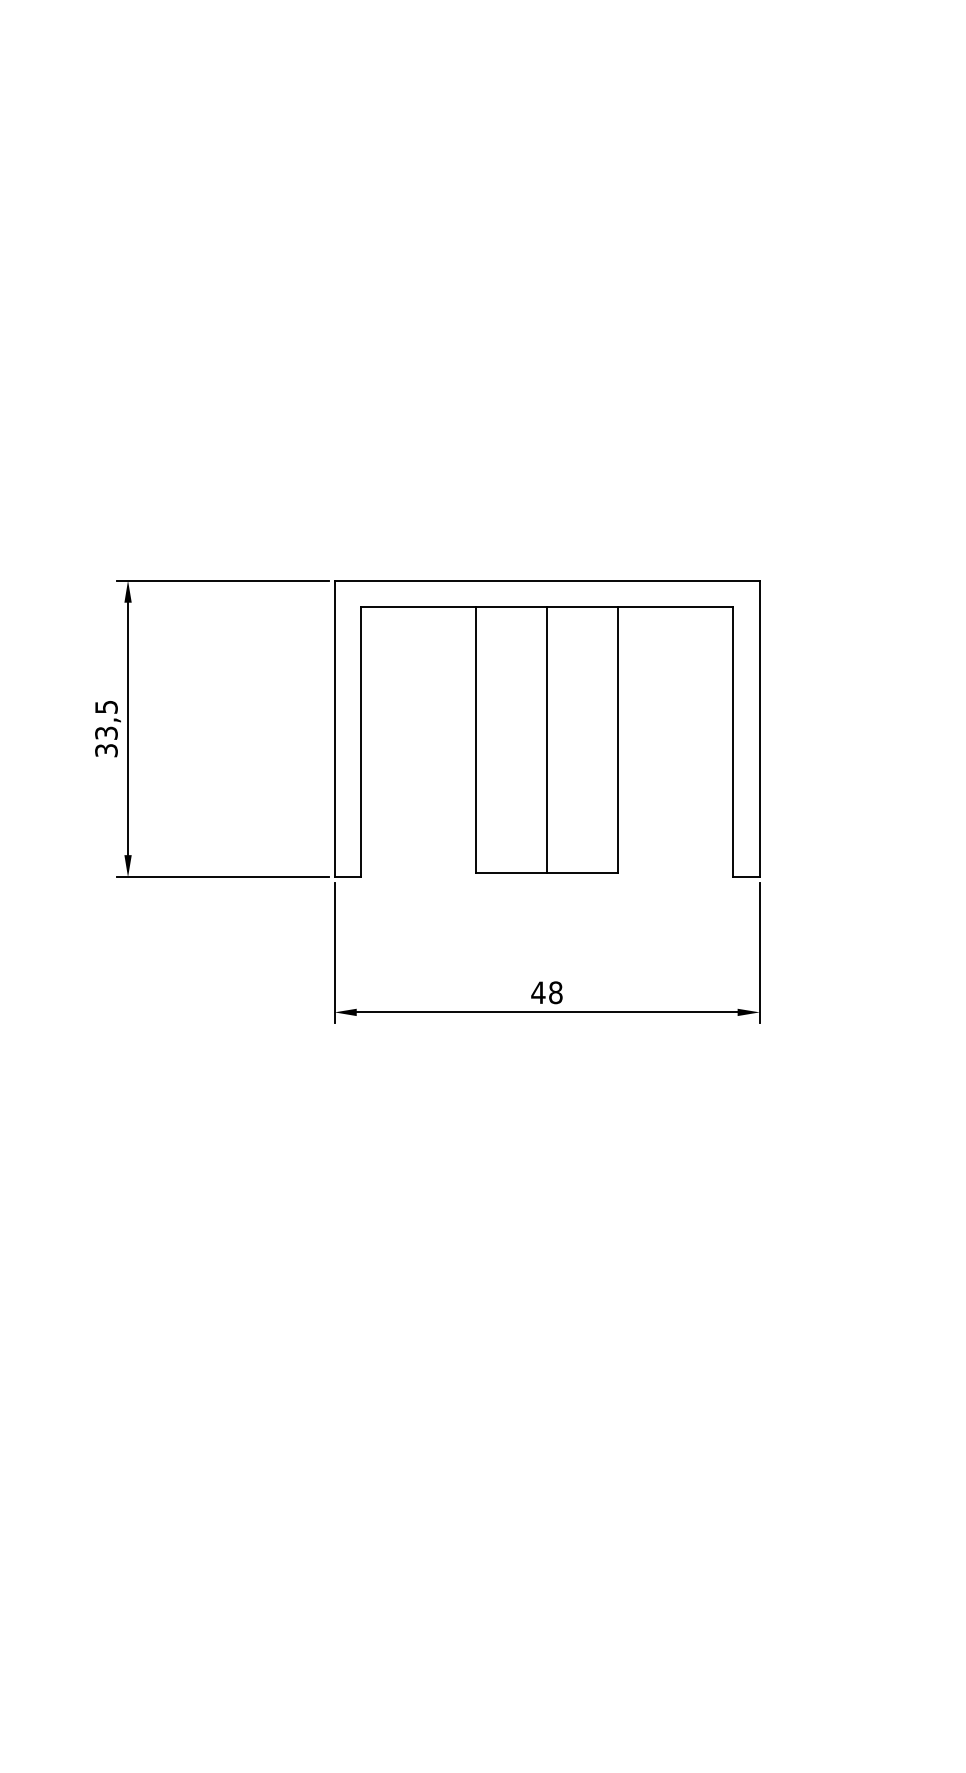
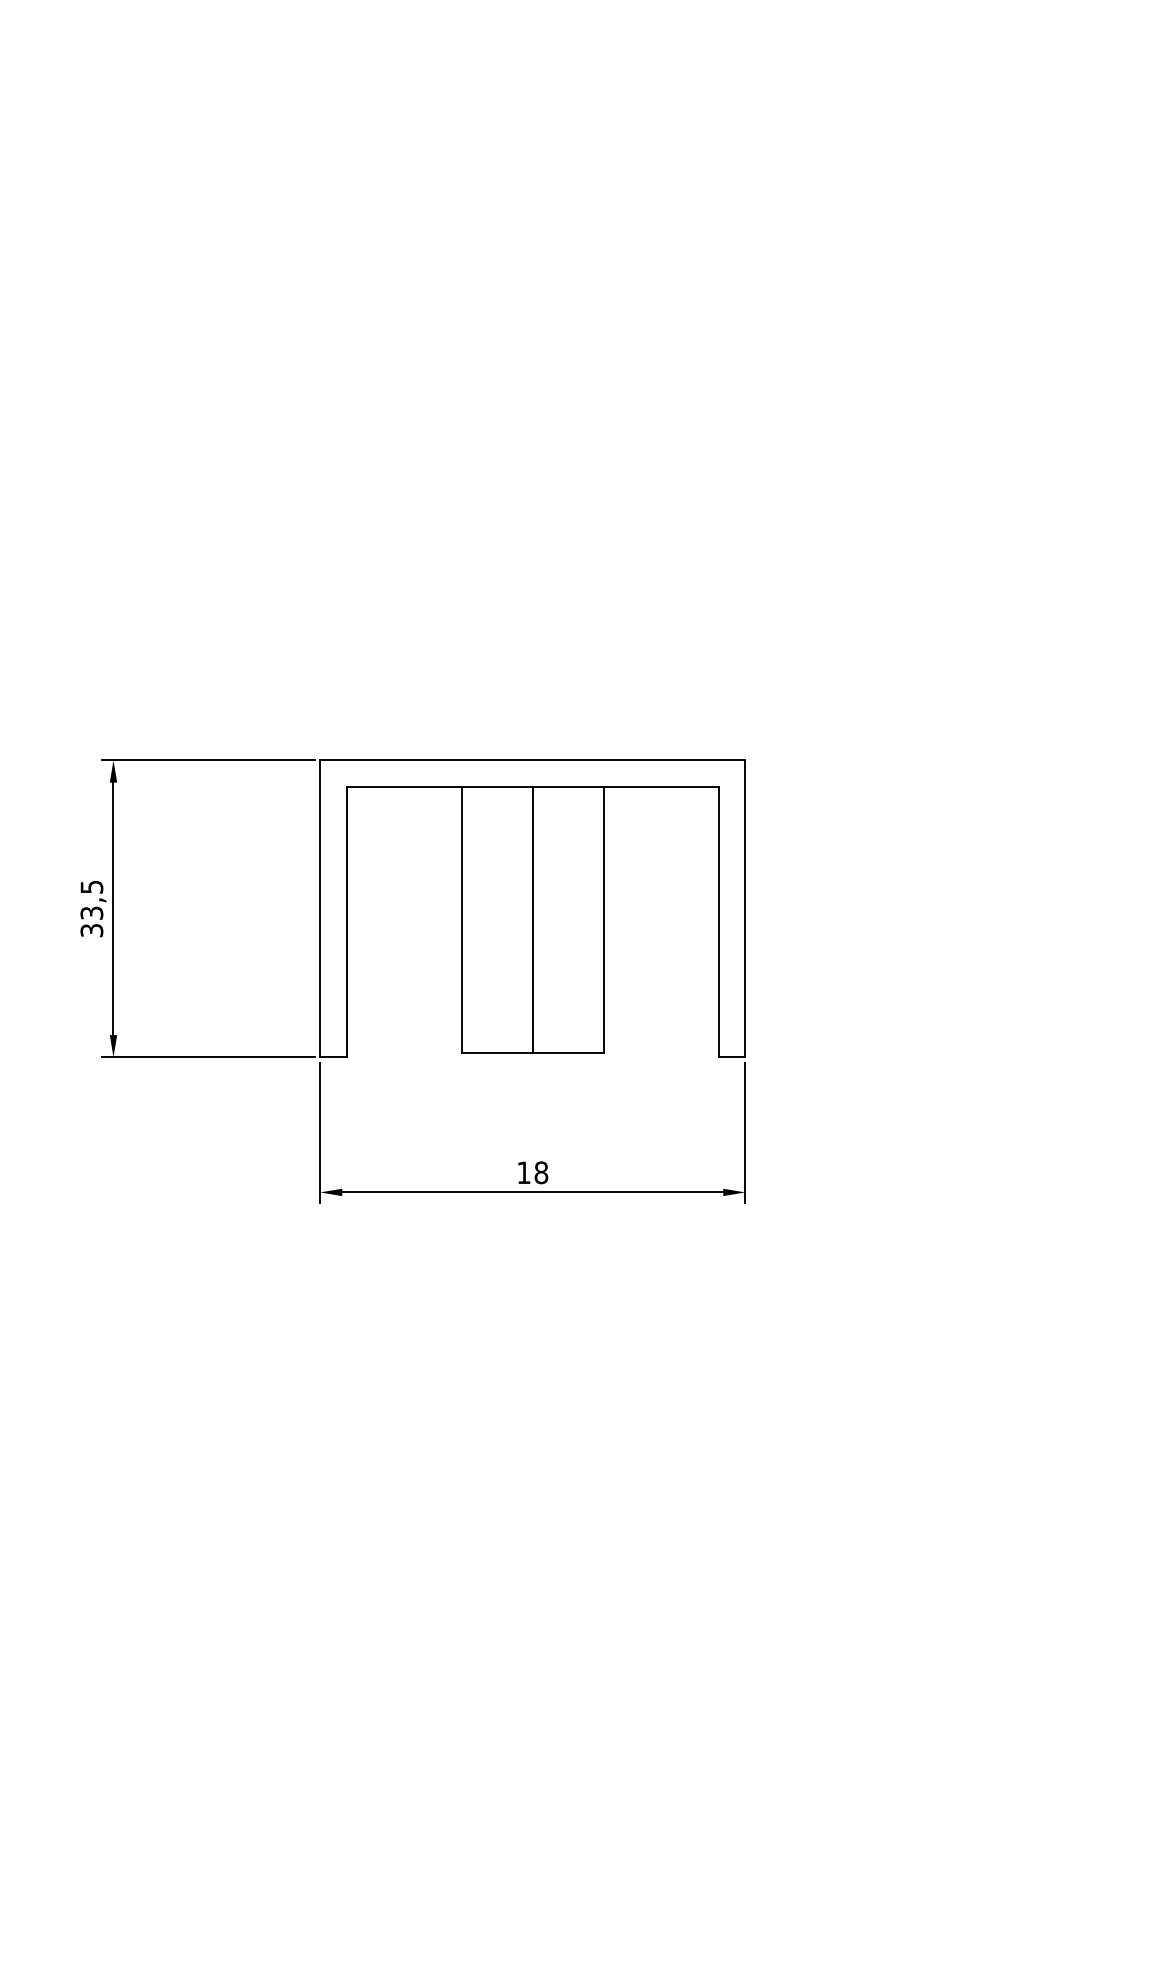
text: (537, 992) -> (523, 1172), 48 -> 18

